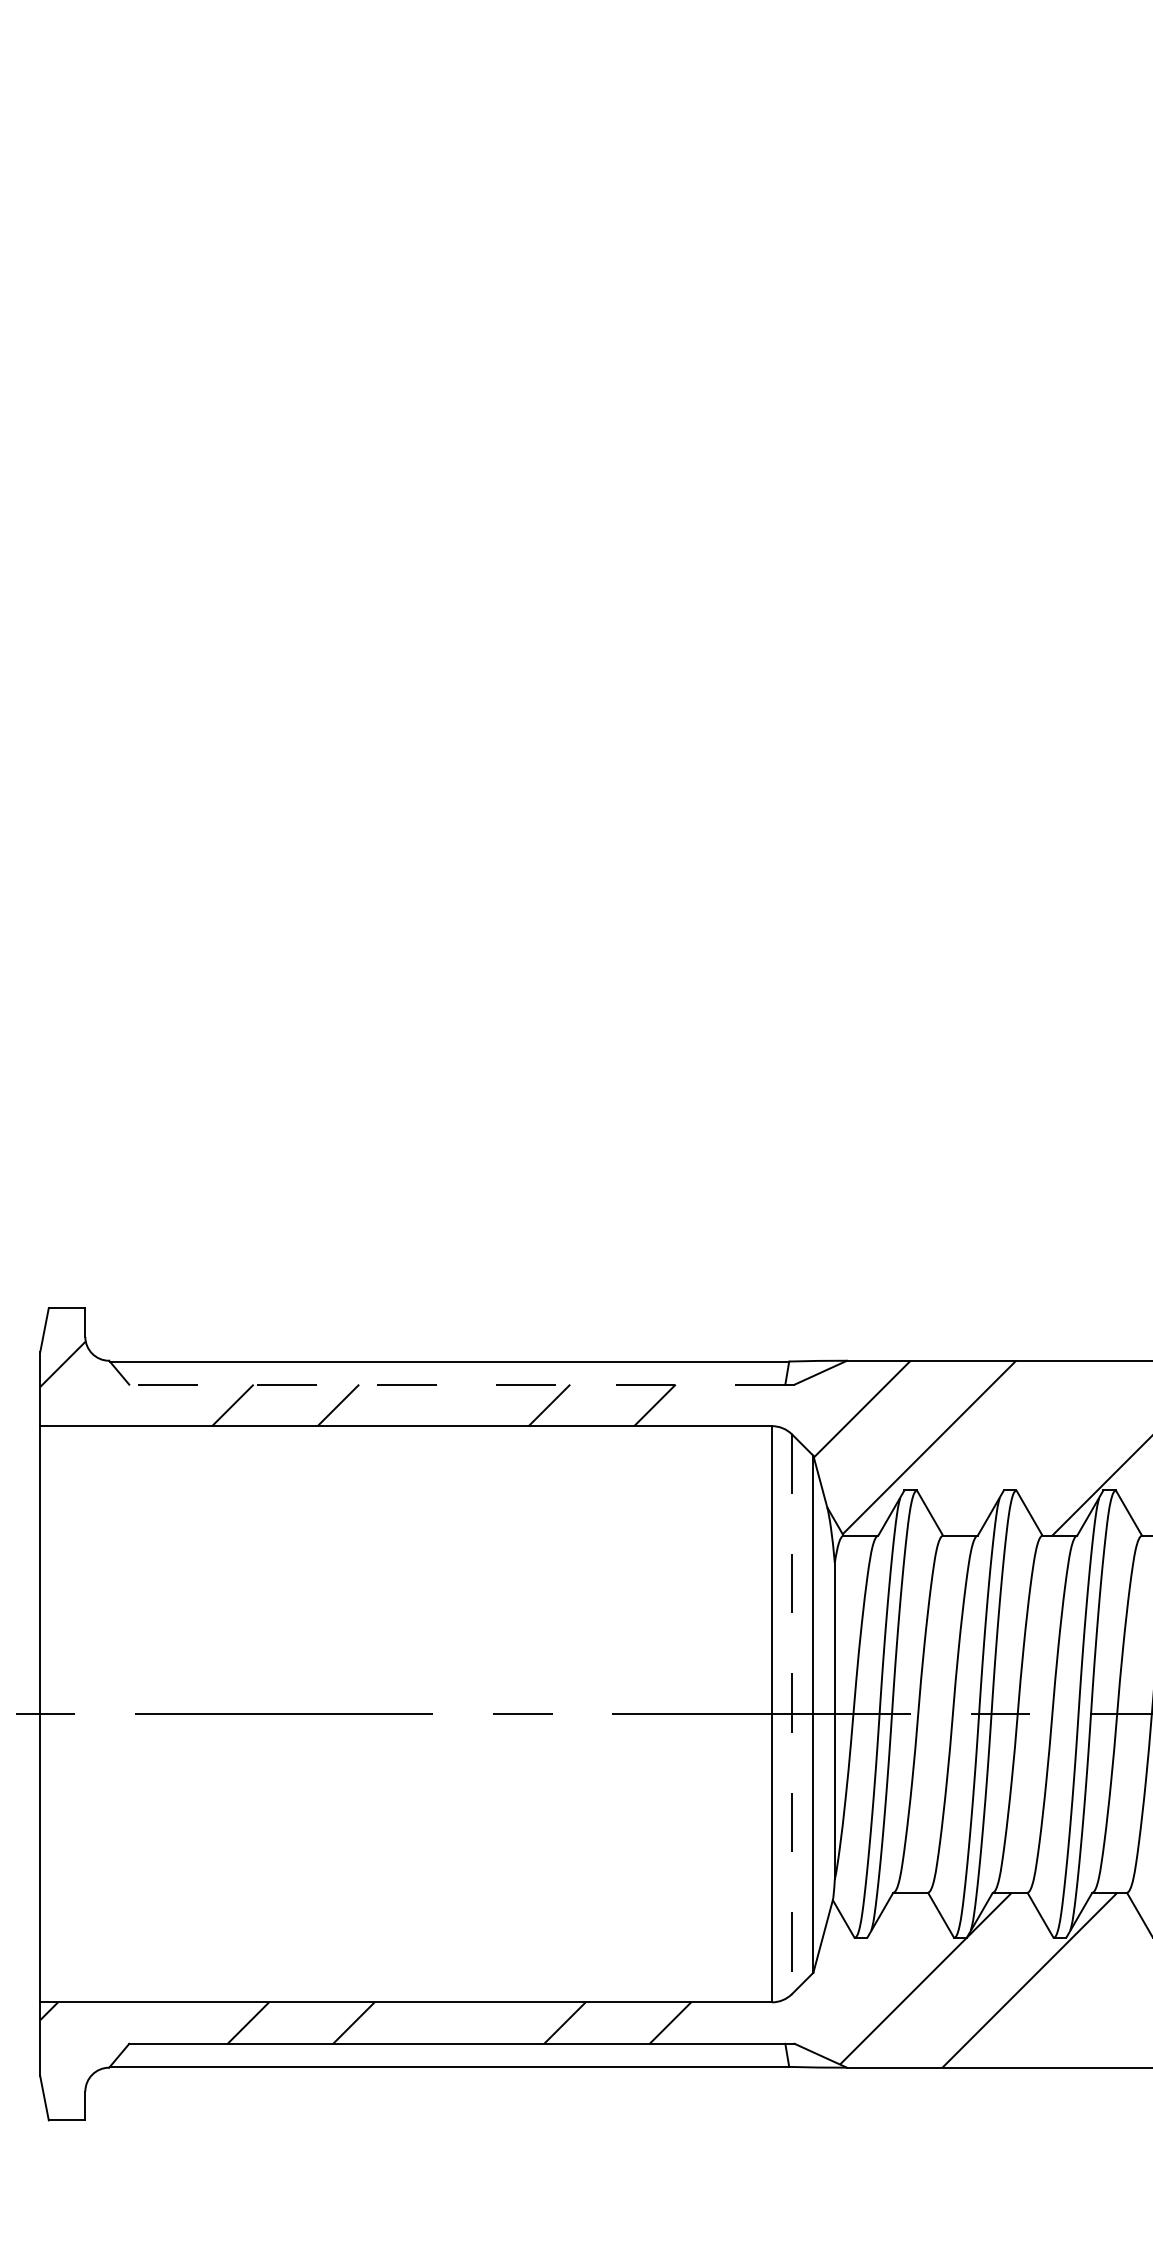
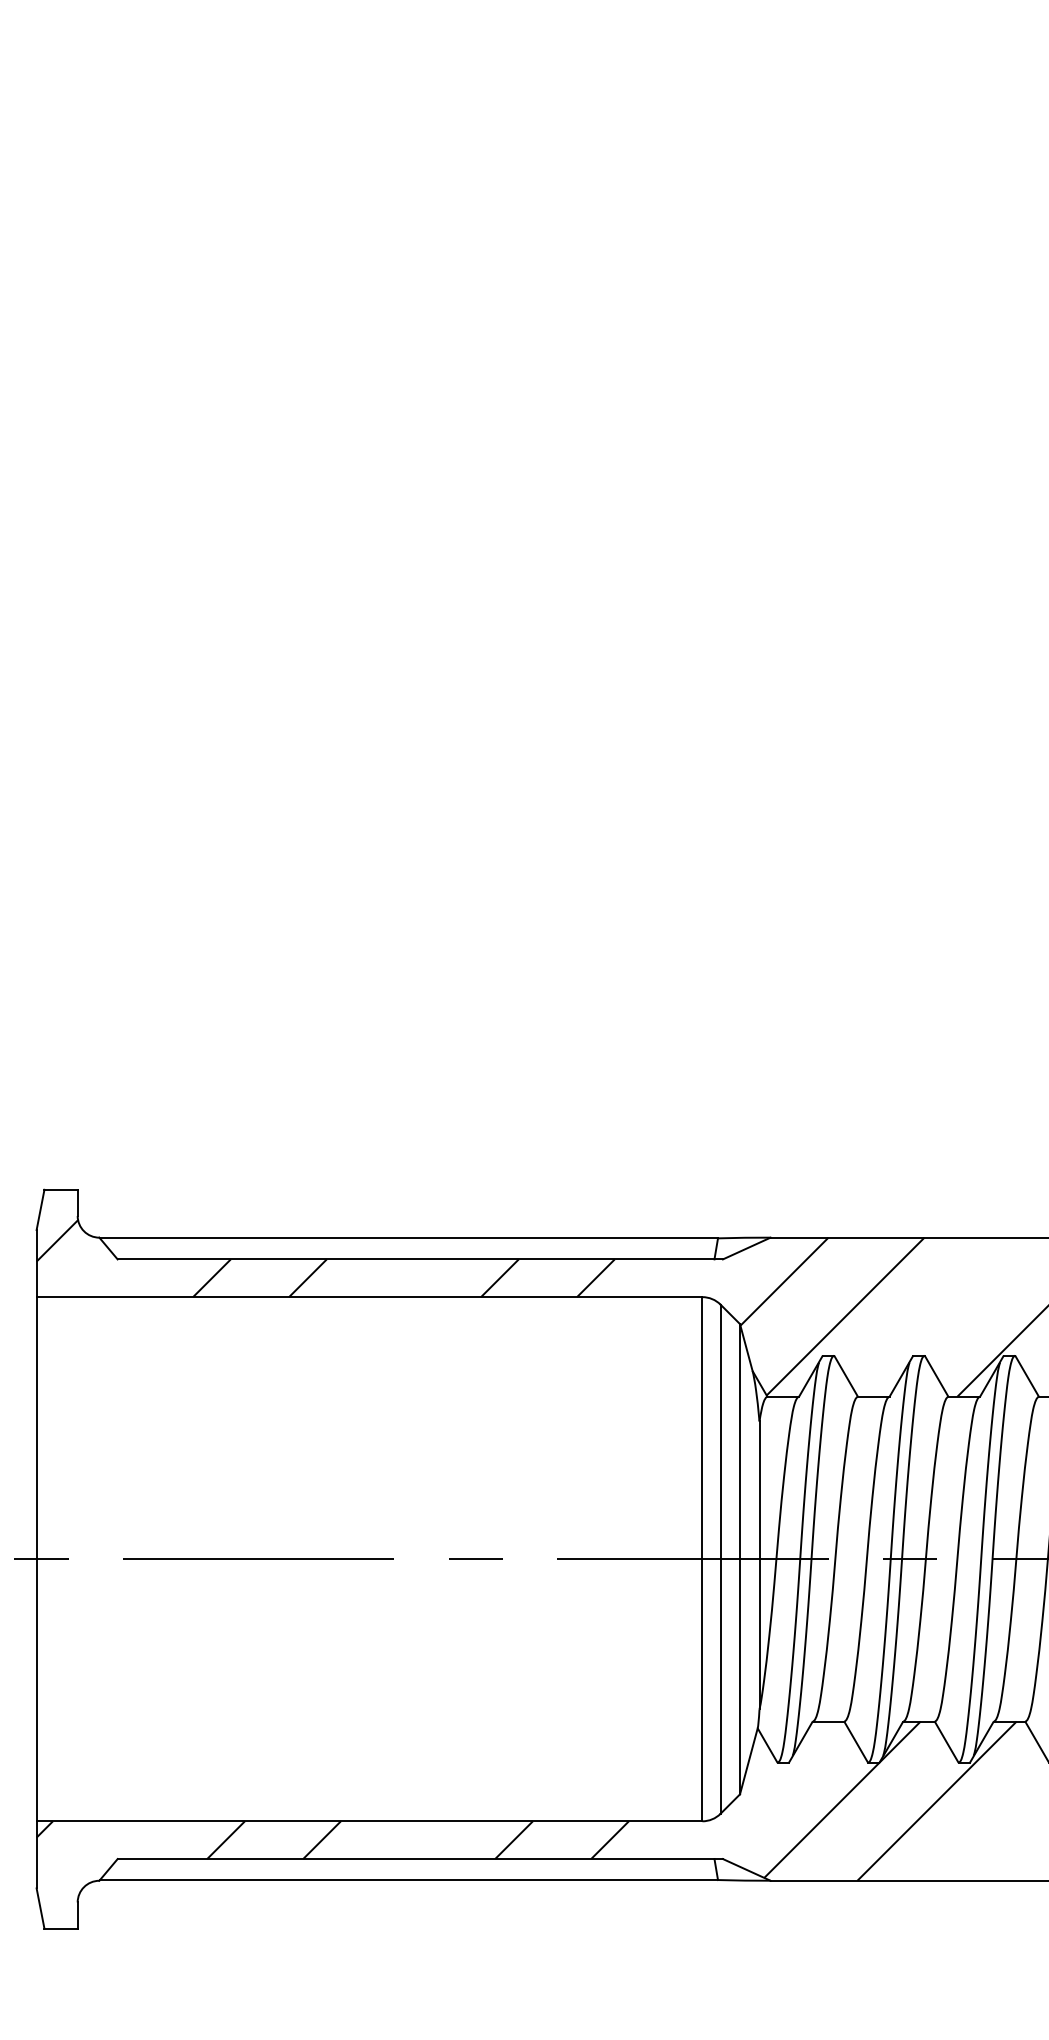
line: (461, 1384) -> (419, 1259), dashed -> solid
line: (792, 1714) -> (720, 1559), dashed -> solid

